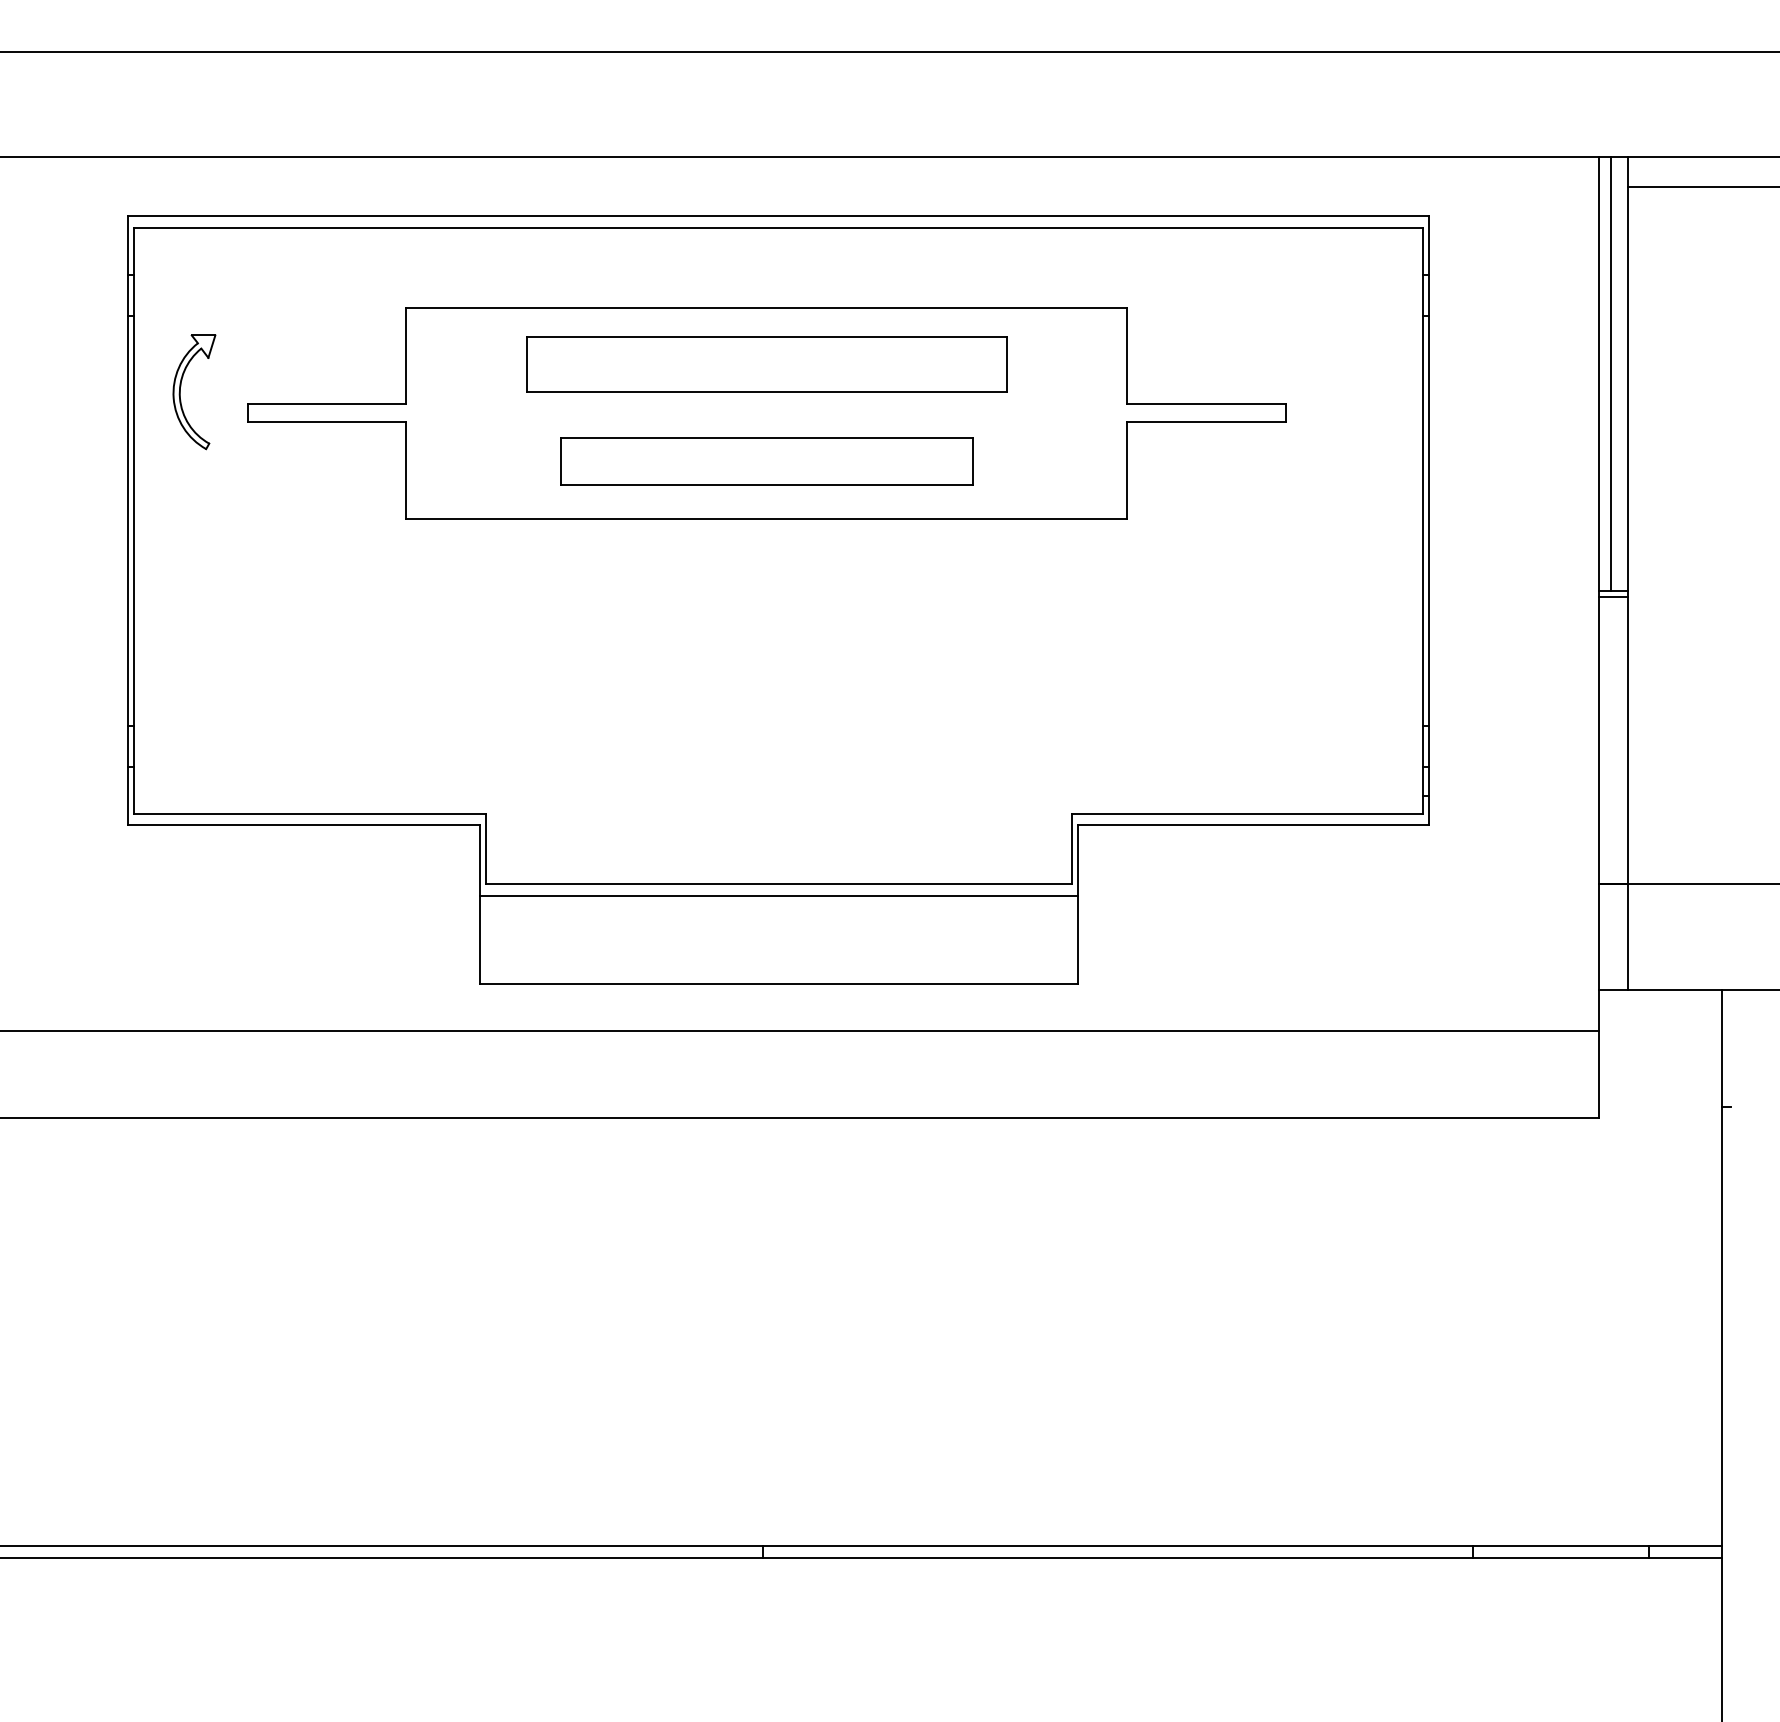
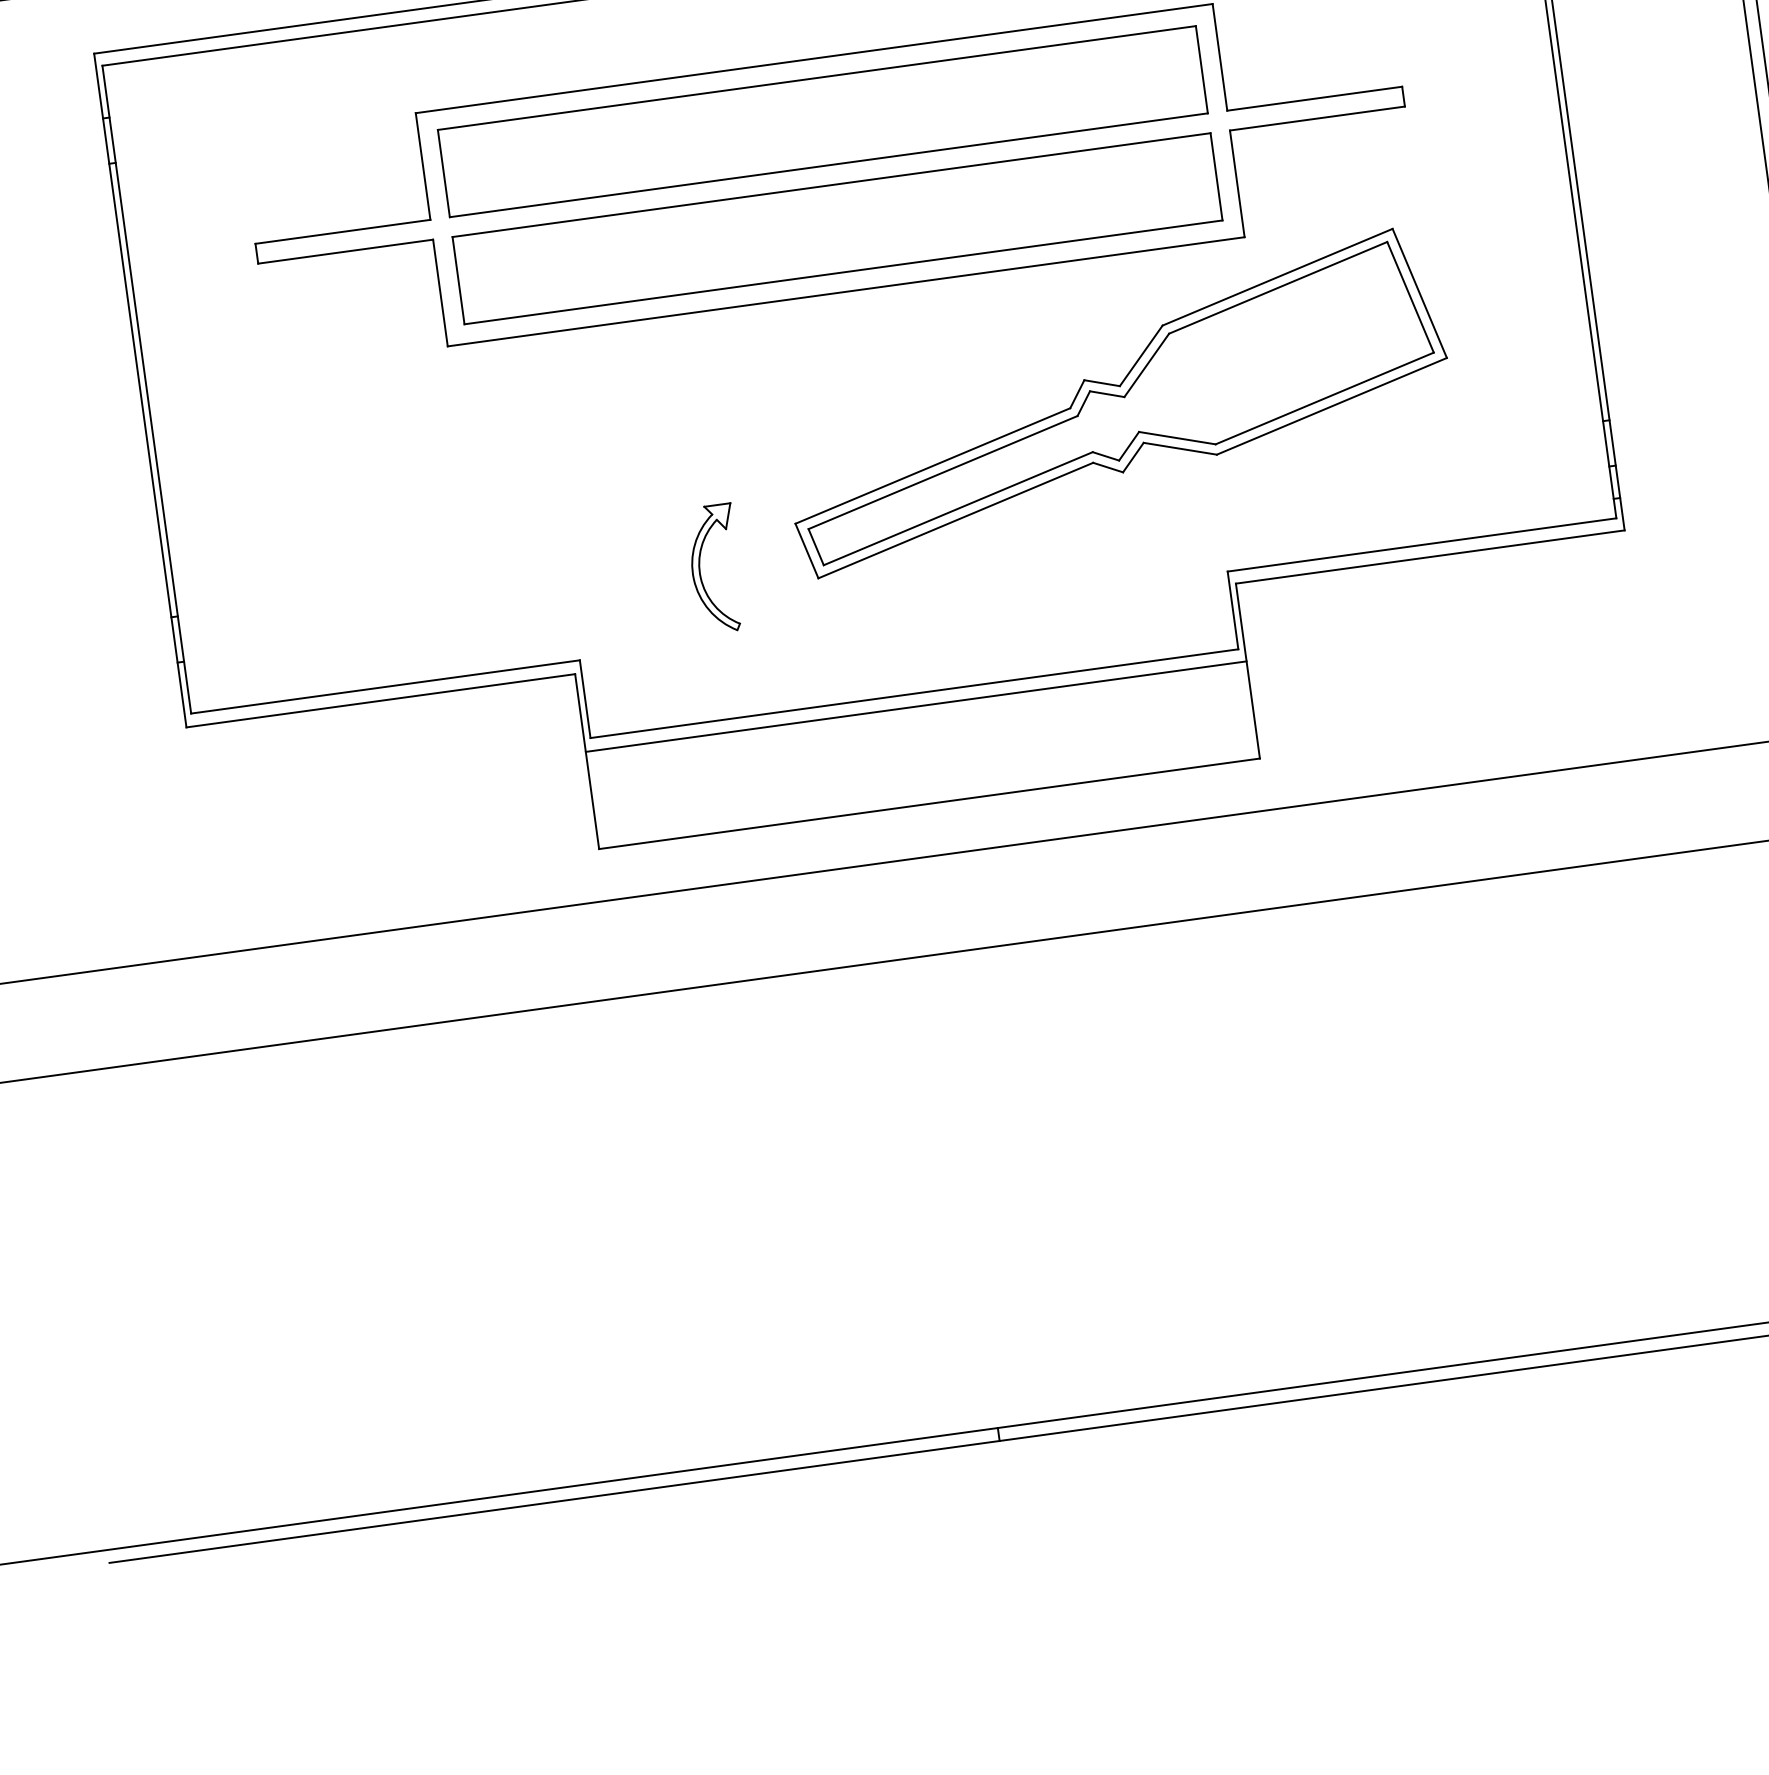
part: (766, 364) -> (822, 121), size x1.43
part: (180, 392) -> (700, 571), moved
part: (766, 461) -> (837, 228), size x1.67
part: (992, 649) -> (1115, 402), added

